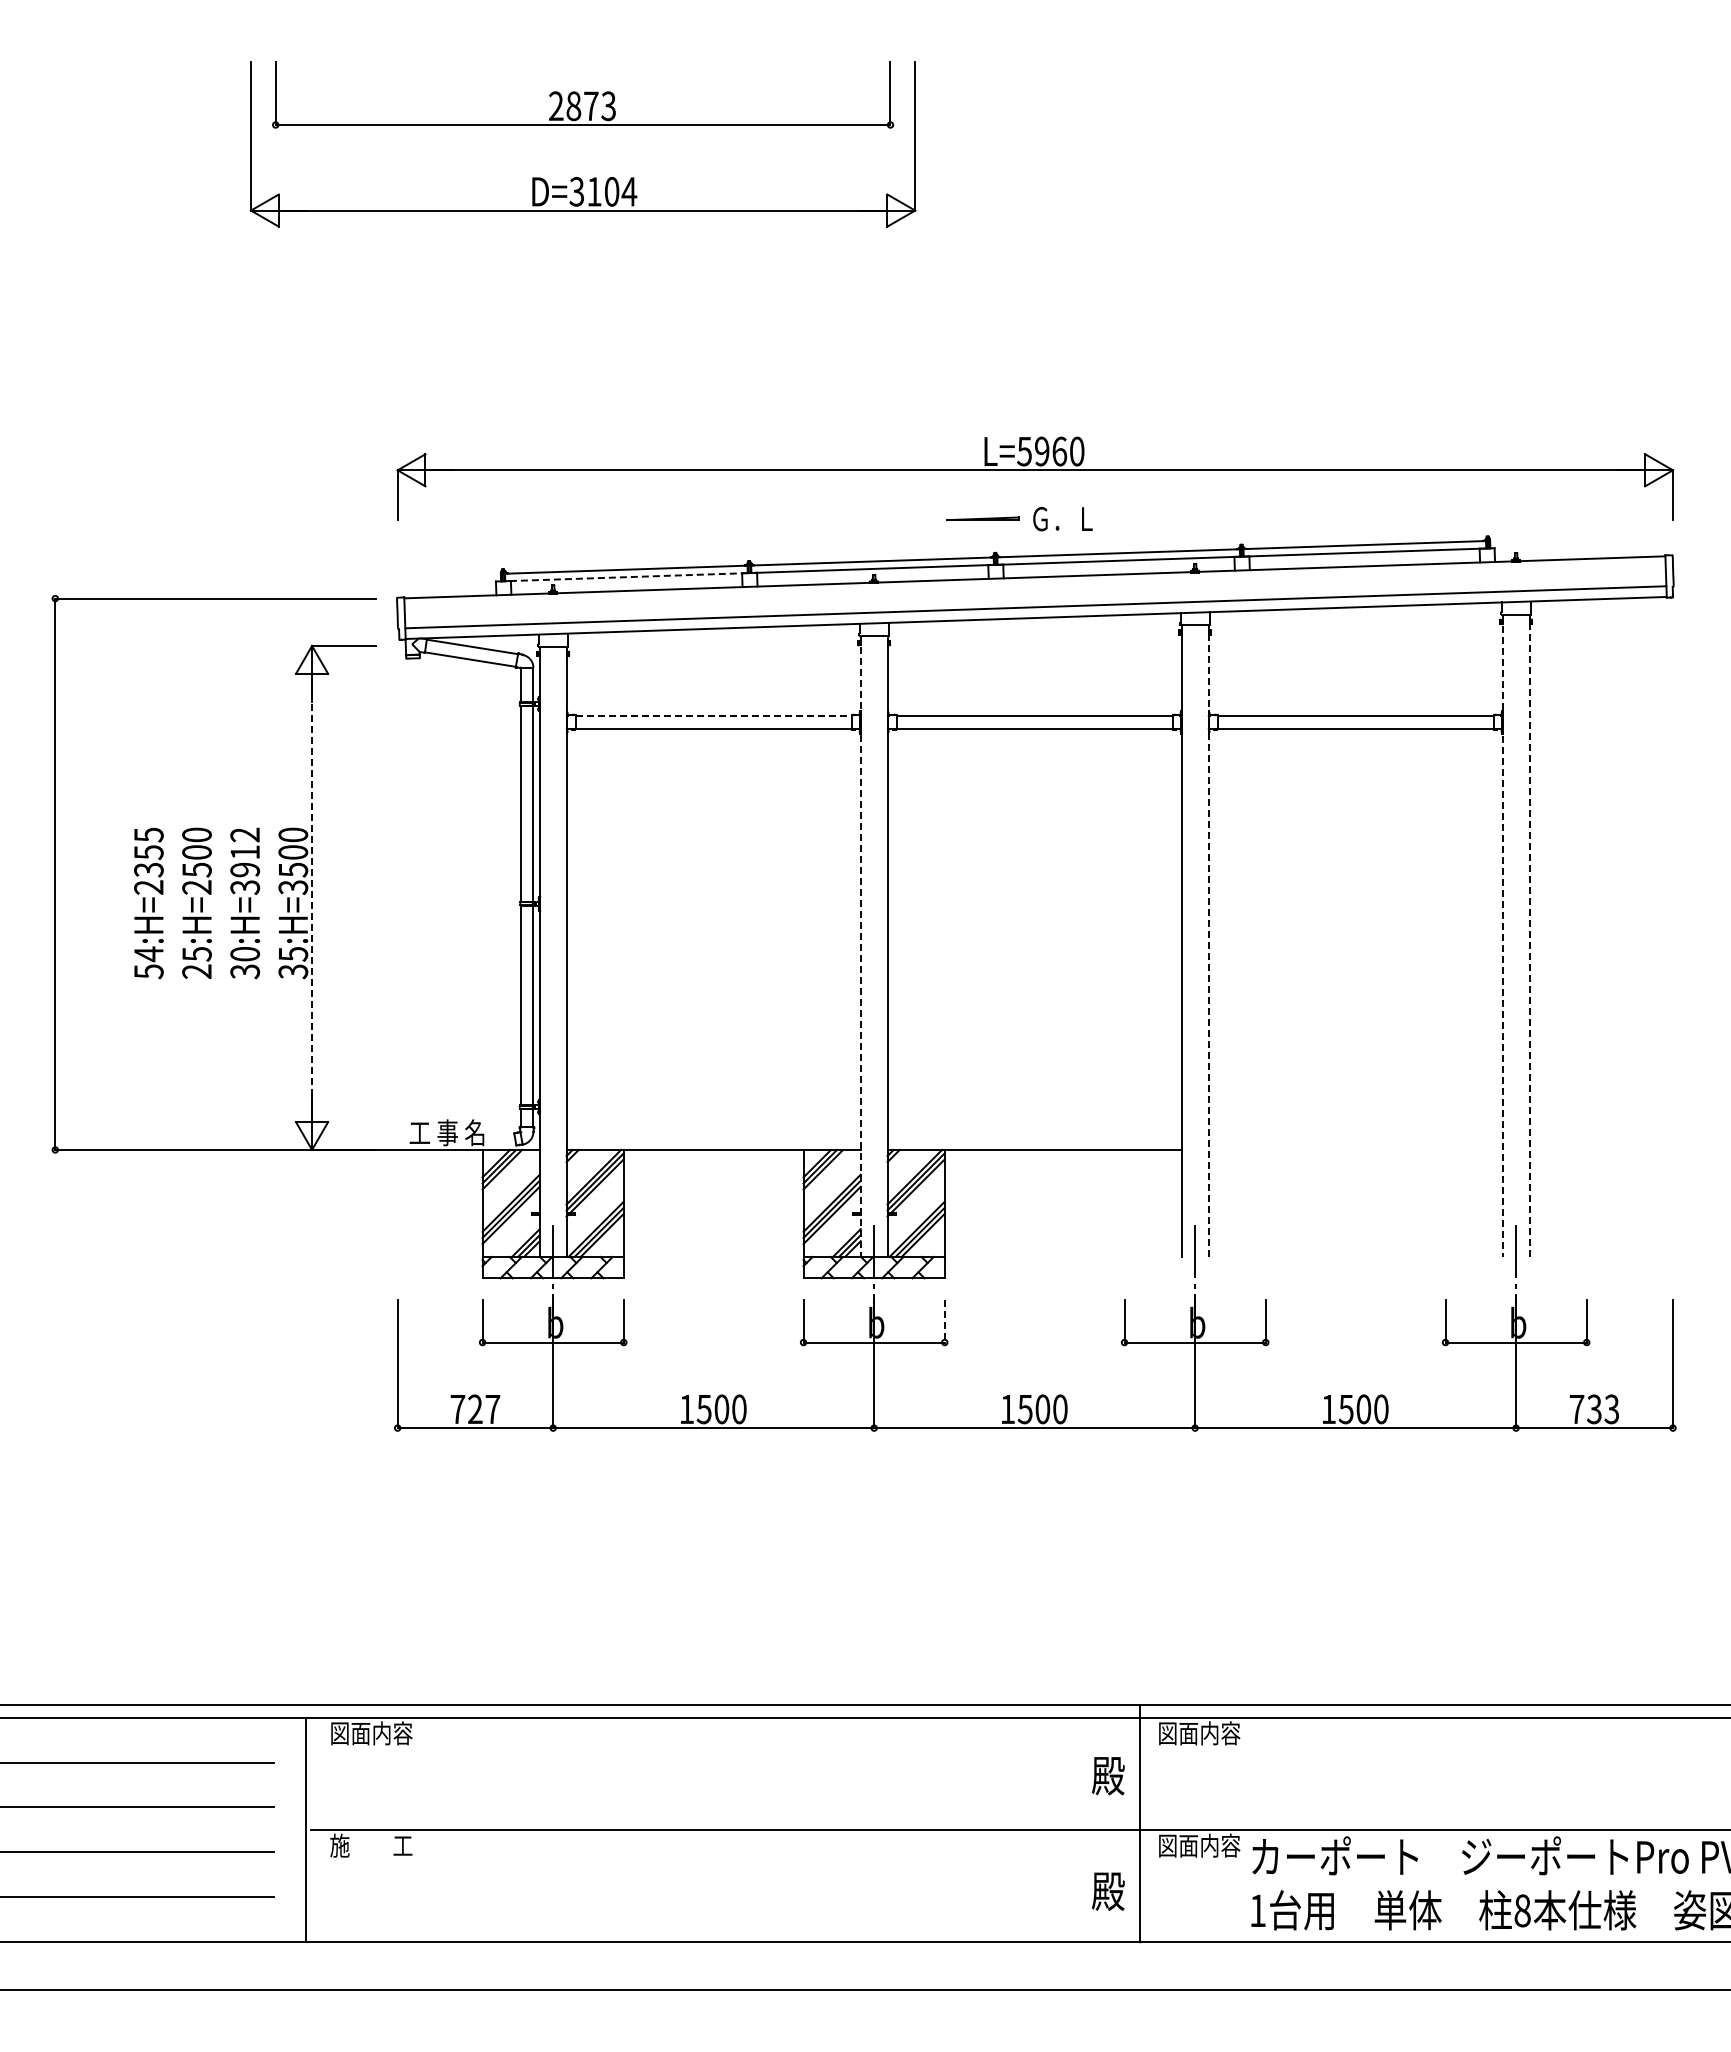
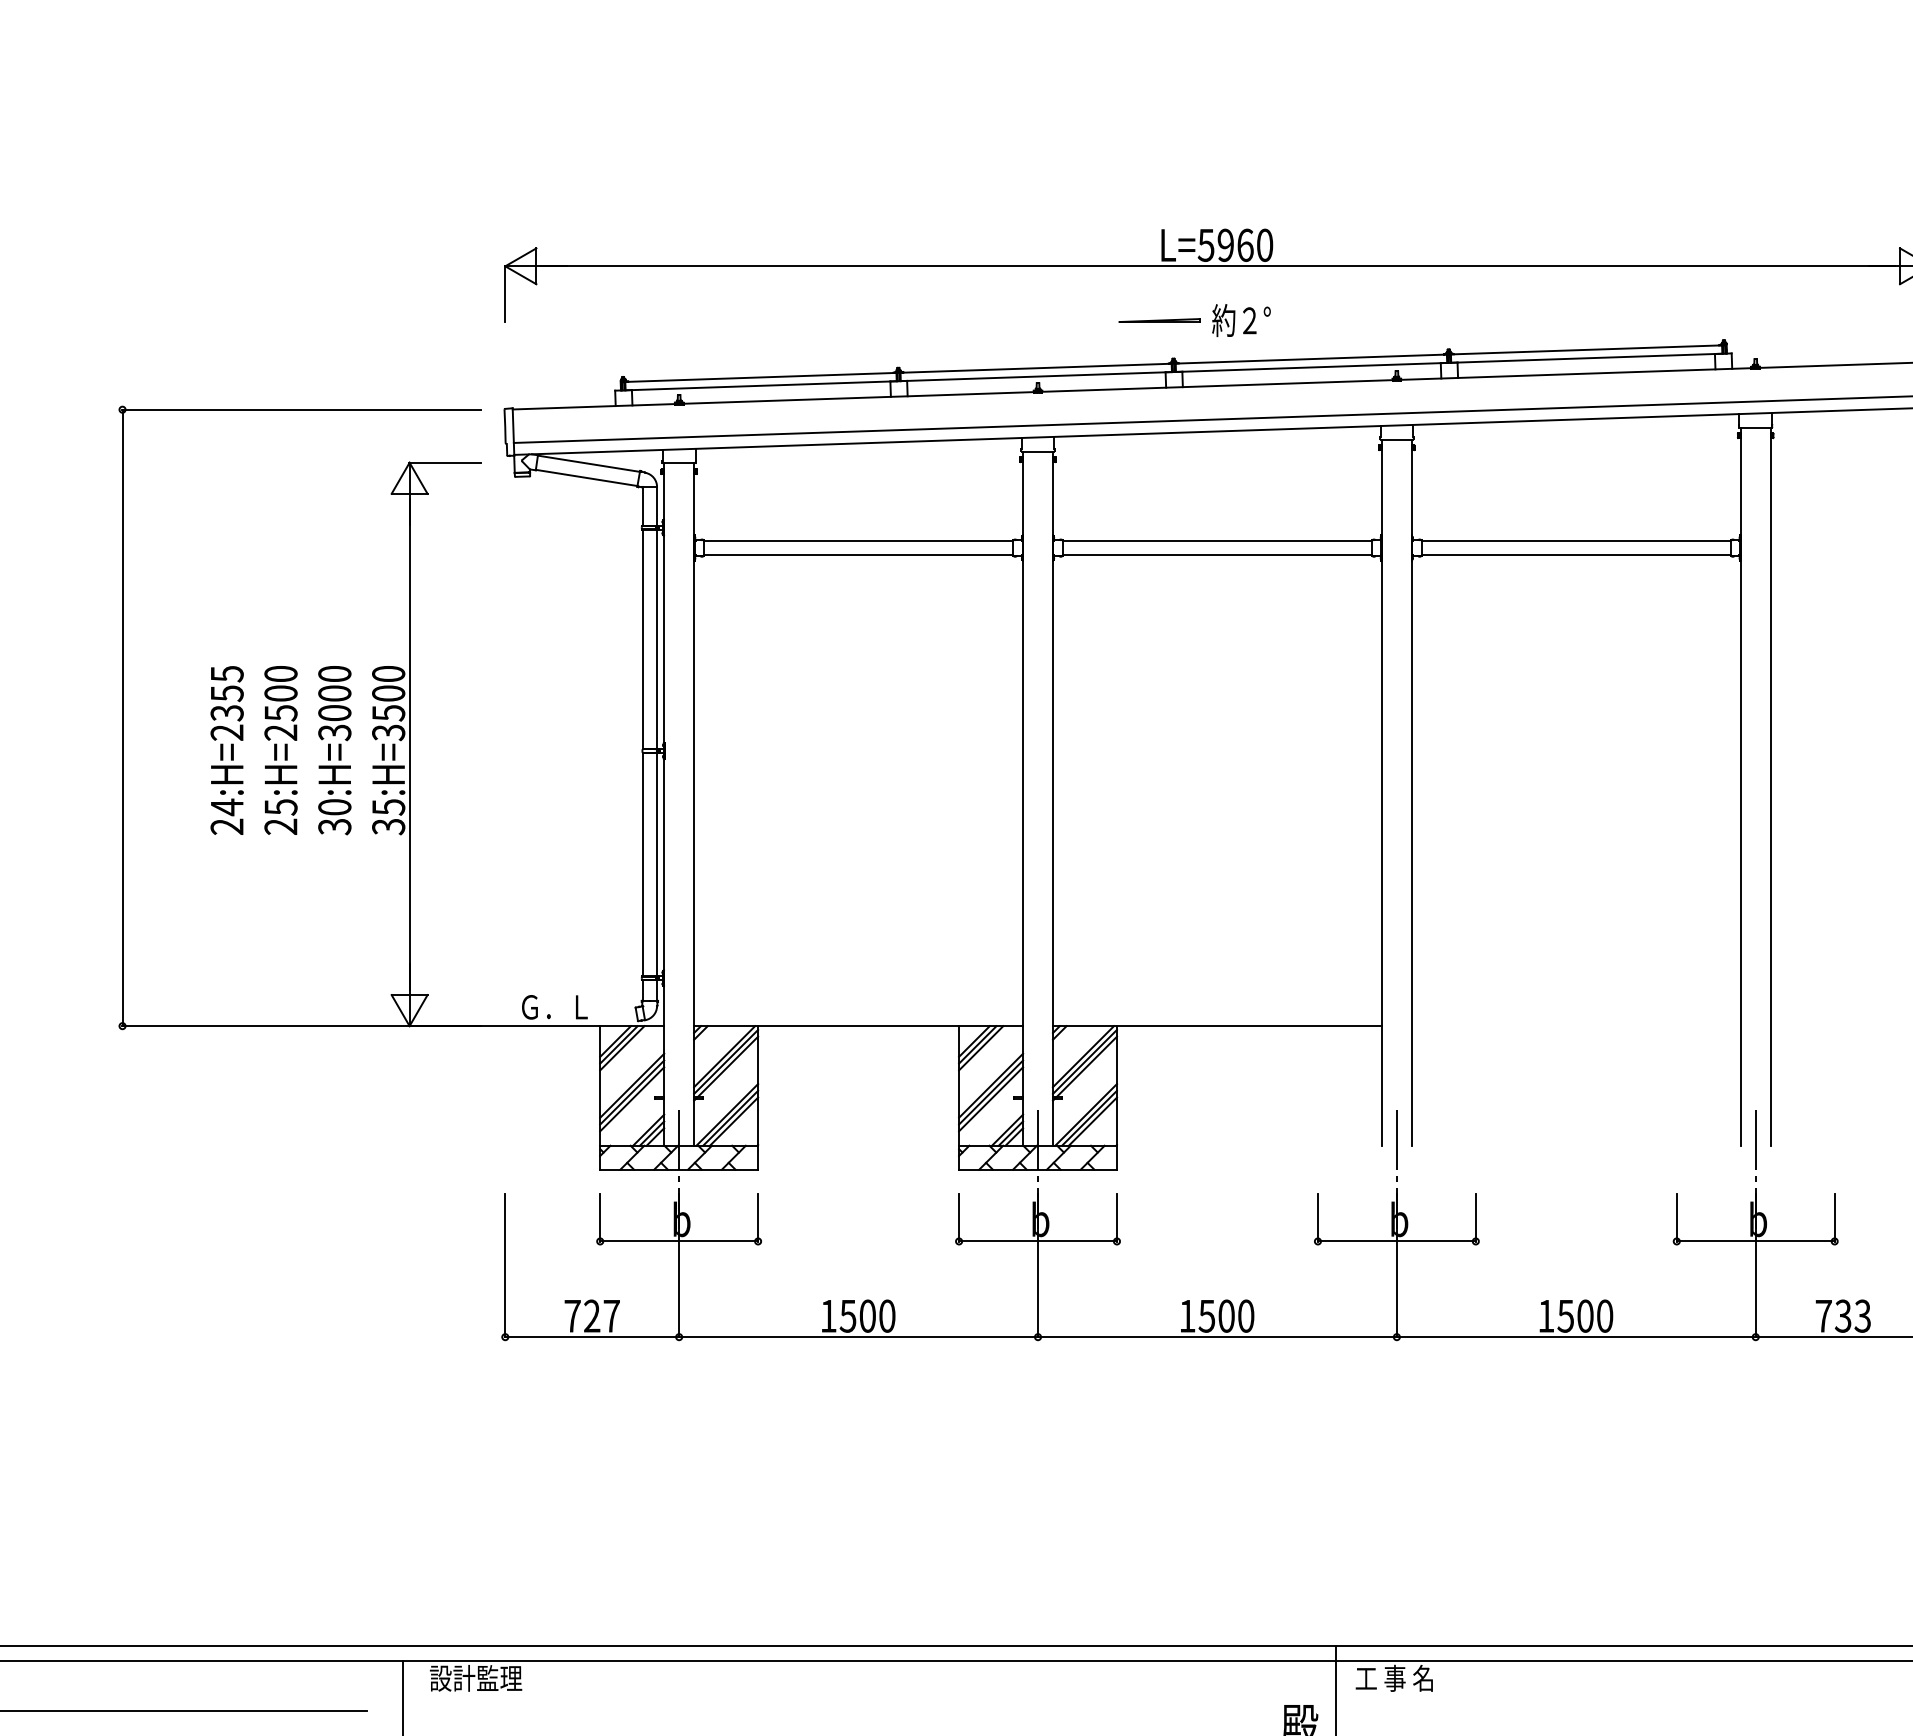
text: (1060, 518) -> (1246, 320), Ｇ．Ｌ -> 約２°
line: (626, 577) -> (761, 386), dashed -> solid
line: (714, 715) -> (859, 540), dashed -> solid
text: (245, 852) -> (335, 693), 30:H=3912 -> 30:H=3000
line: (312, 897) -> (410, 743), dashed -> solid
line: (1529, 935) -> (1770, 786), dashed -> solid
line: (1502, 936) -> (1740, 787), dashed -> solid
line: (1208, 941) -> (1411, 793), dashed -> solid
line: (860, 946) -> (1022, 798), dashed -> solid
text: (148, 971) -> (226, 826), 54:H=2355 -> 24:H=2355
text: (446, 1132) -> (559, 1006), 工 事 名 -> Ｇ．Ｌ
line: (944, 1321) -> (1116, 1217), dashed -> solid
text: (371, 1733) -> (476, 1678), 図面内容 -> 設計監理
text: (1199, 1733) -> (1401, 1678), 図面内容 -> 工 事 名

